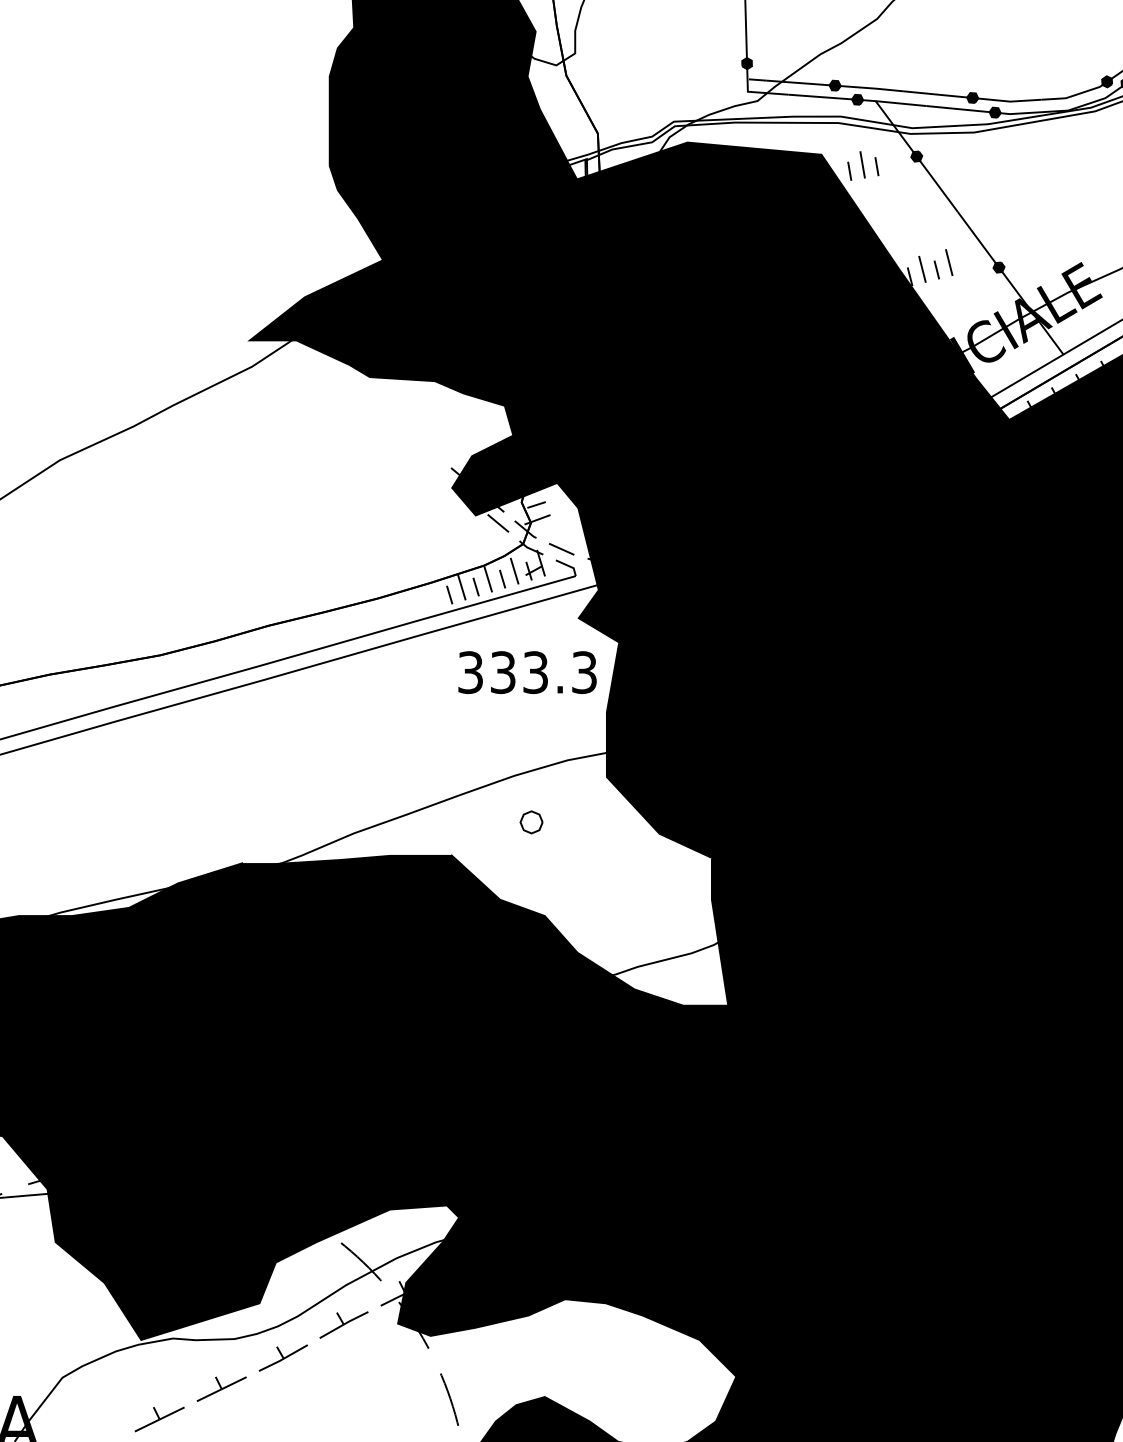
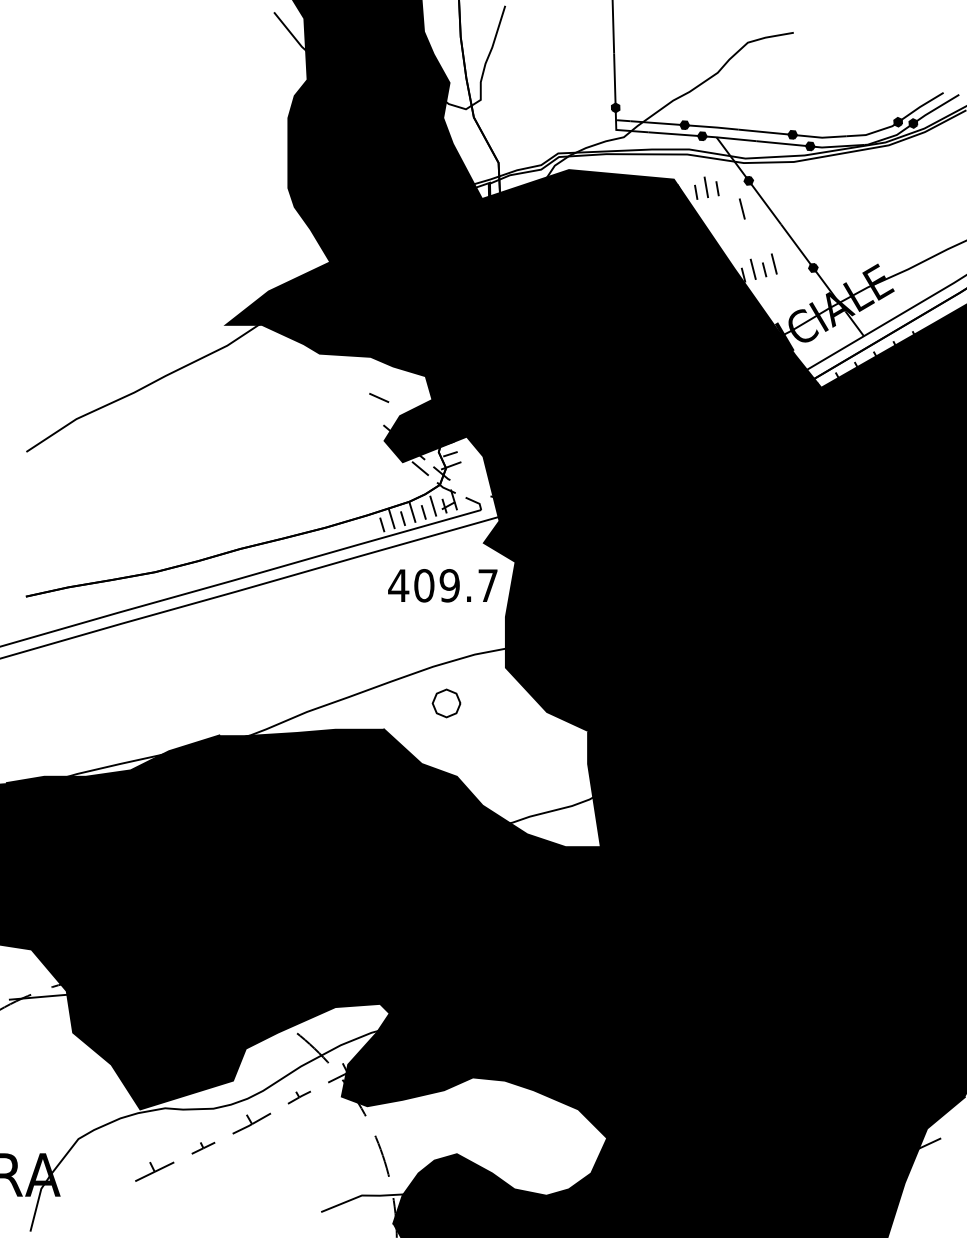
line: (908, 191) -> (742, 208), added
line: (562, 548) -> (379, 397), moved
text: (526, 672) -> (442, 585), 333.3 -> 409.7
part: (531, 821) -> (446, 702), size x1.6
part: (344, 1324) -> (299, 1097), size x0.6
part: (221, 1389) -> (203, 1148), size x0.6

